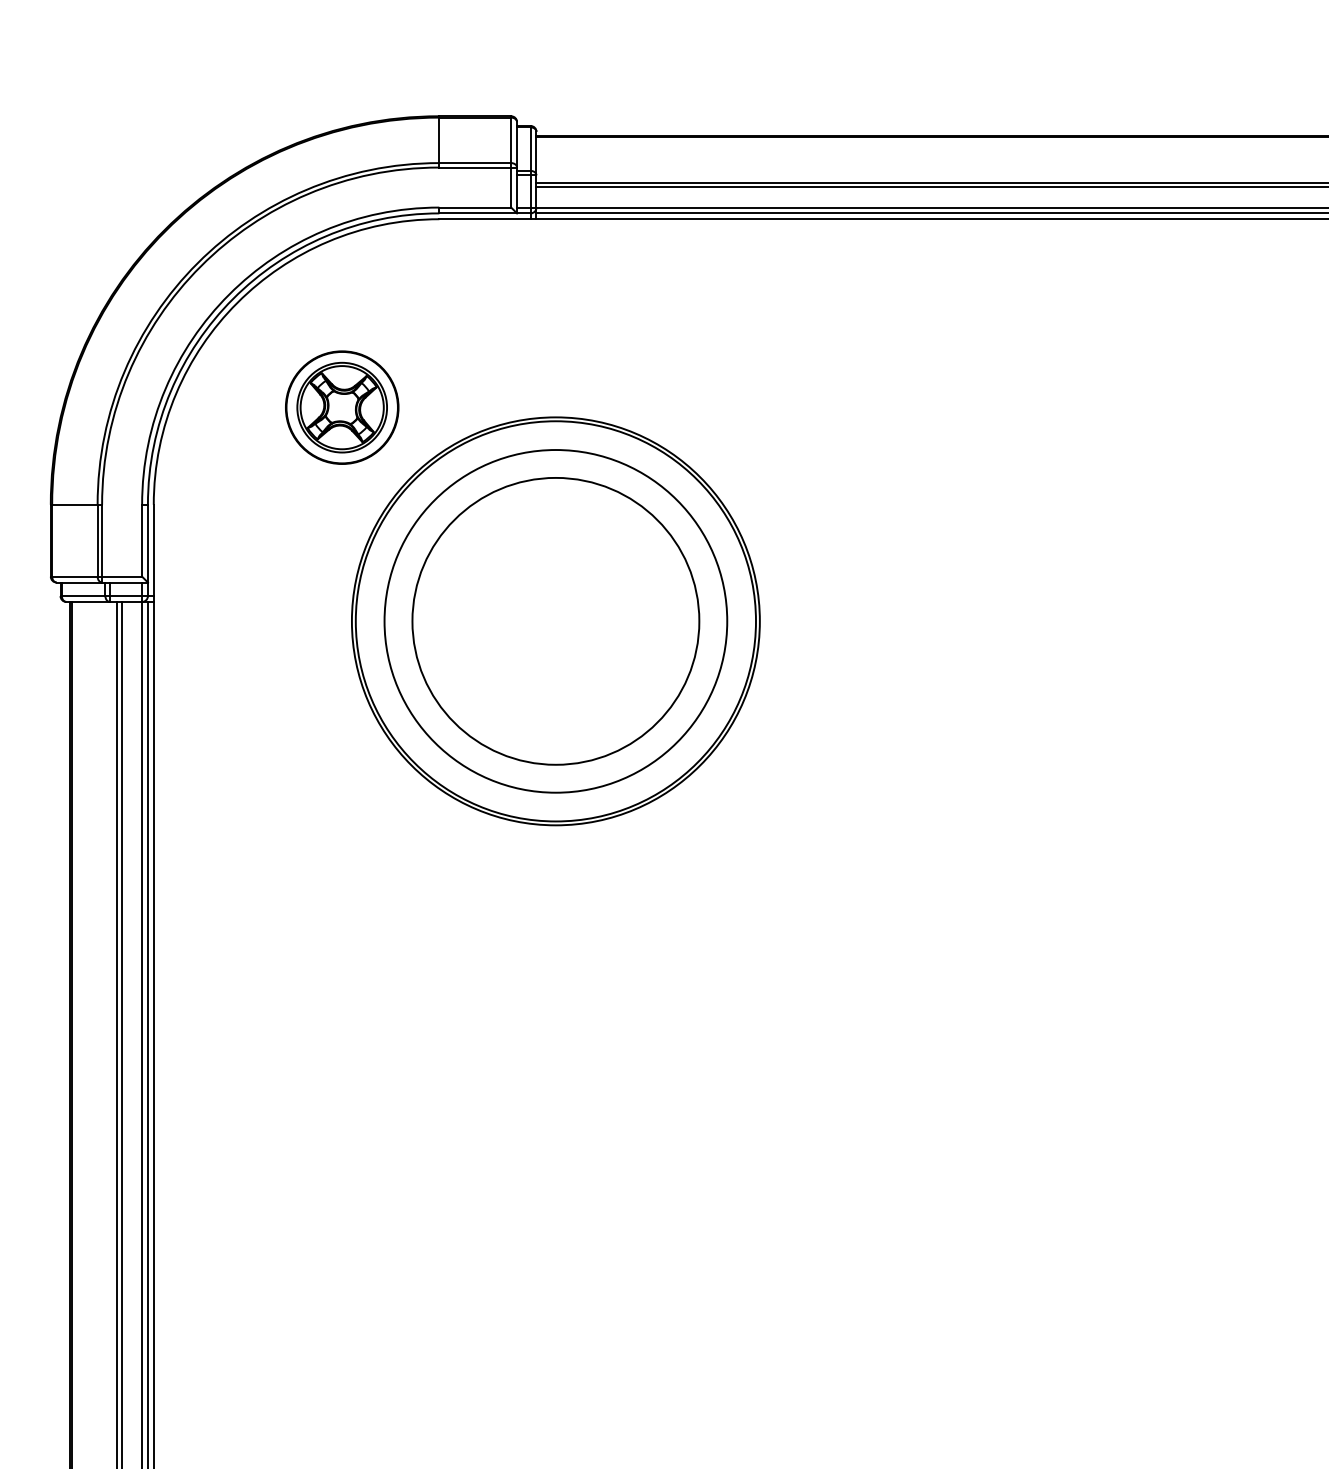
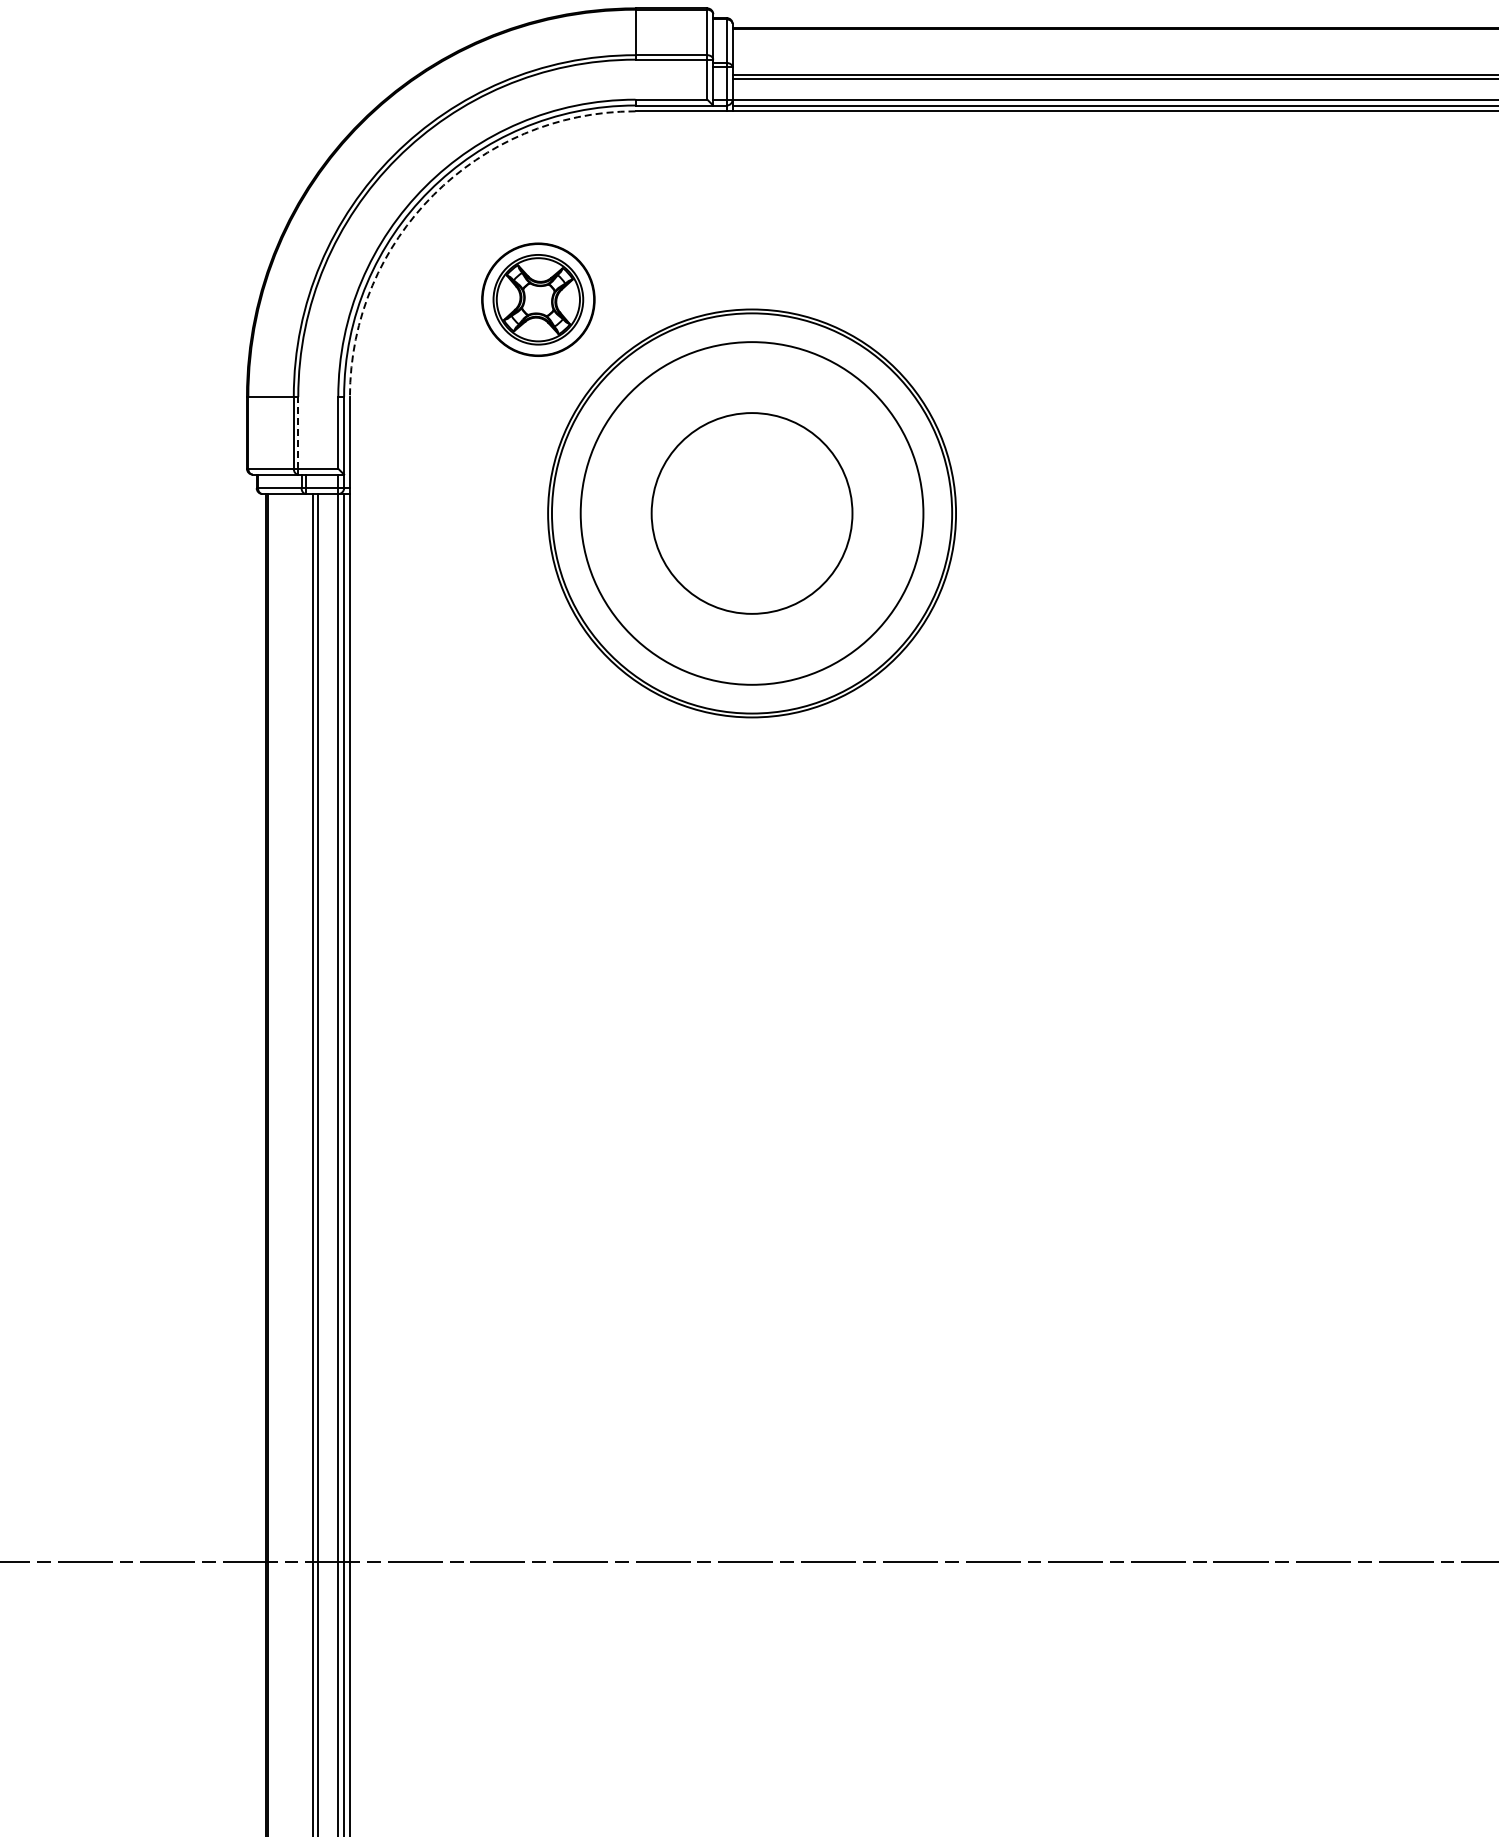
arc: (237, 302) -> (433, 194), solid -> dashed
line: (102, 540) -> (298, 432), solid -> dashed
circle: (555, 621) -> (751, 513), size x0.7

